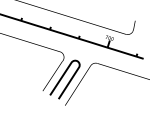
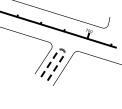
line: (78, 60) -> (63, 49), solid -> dashed

